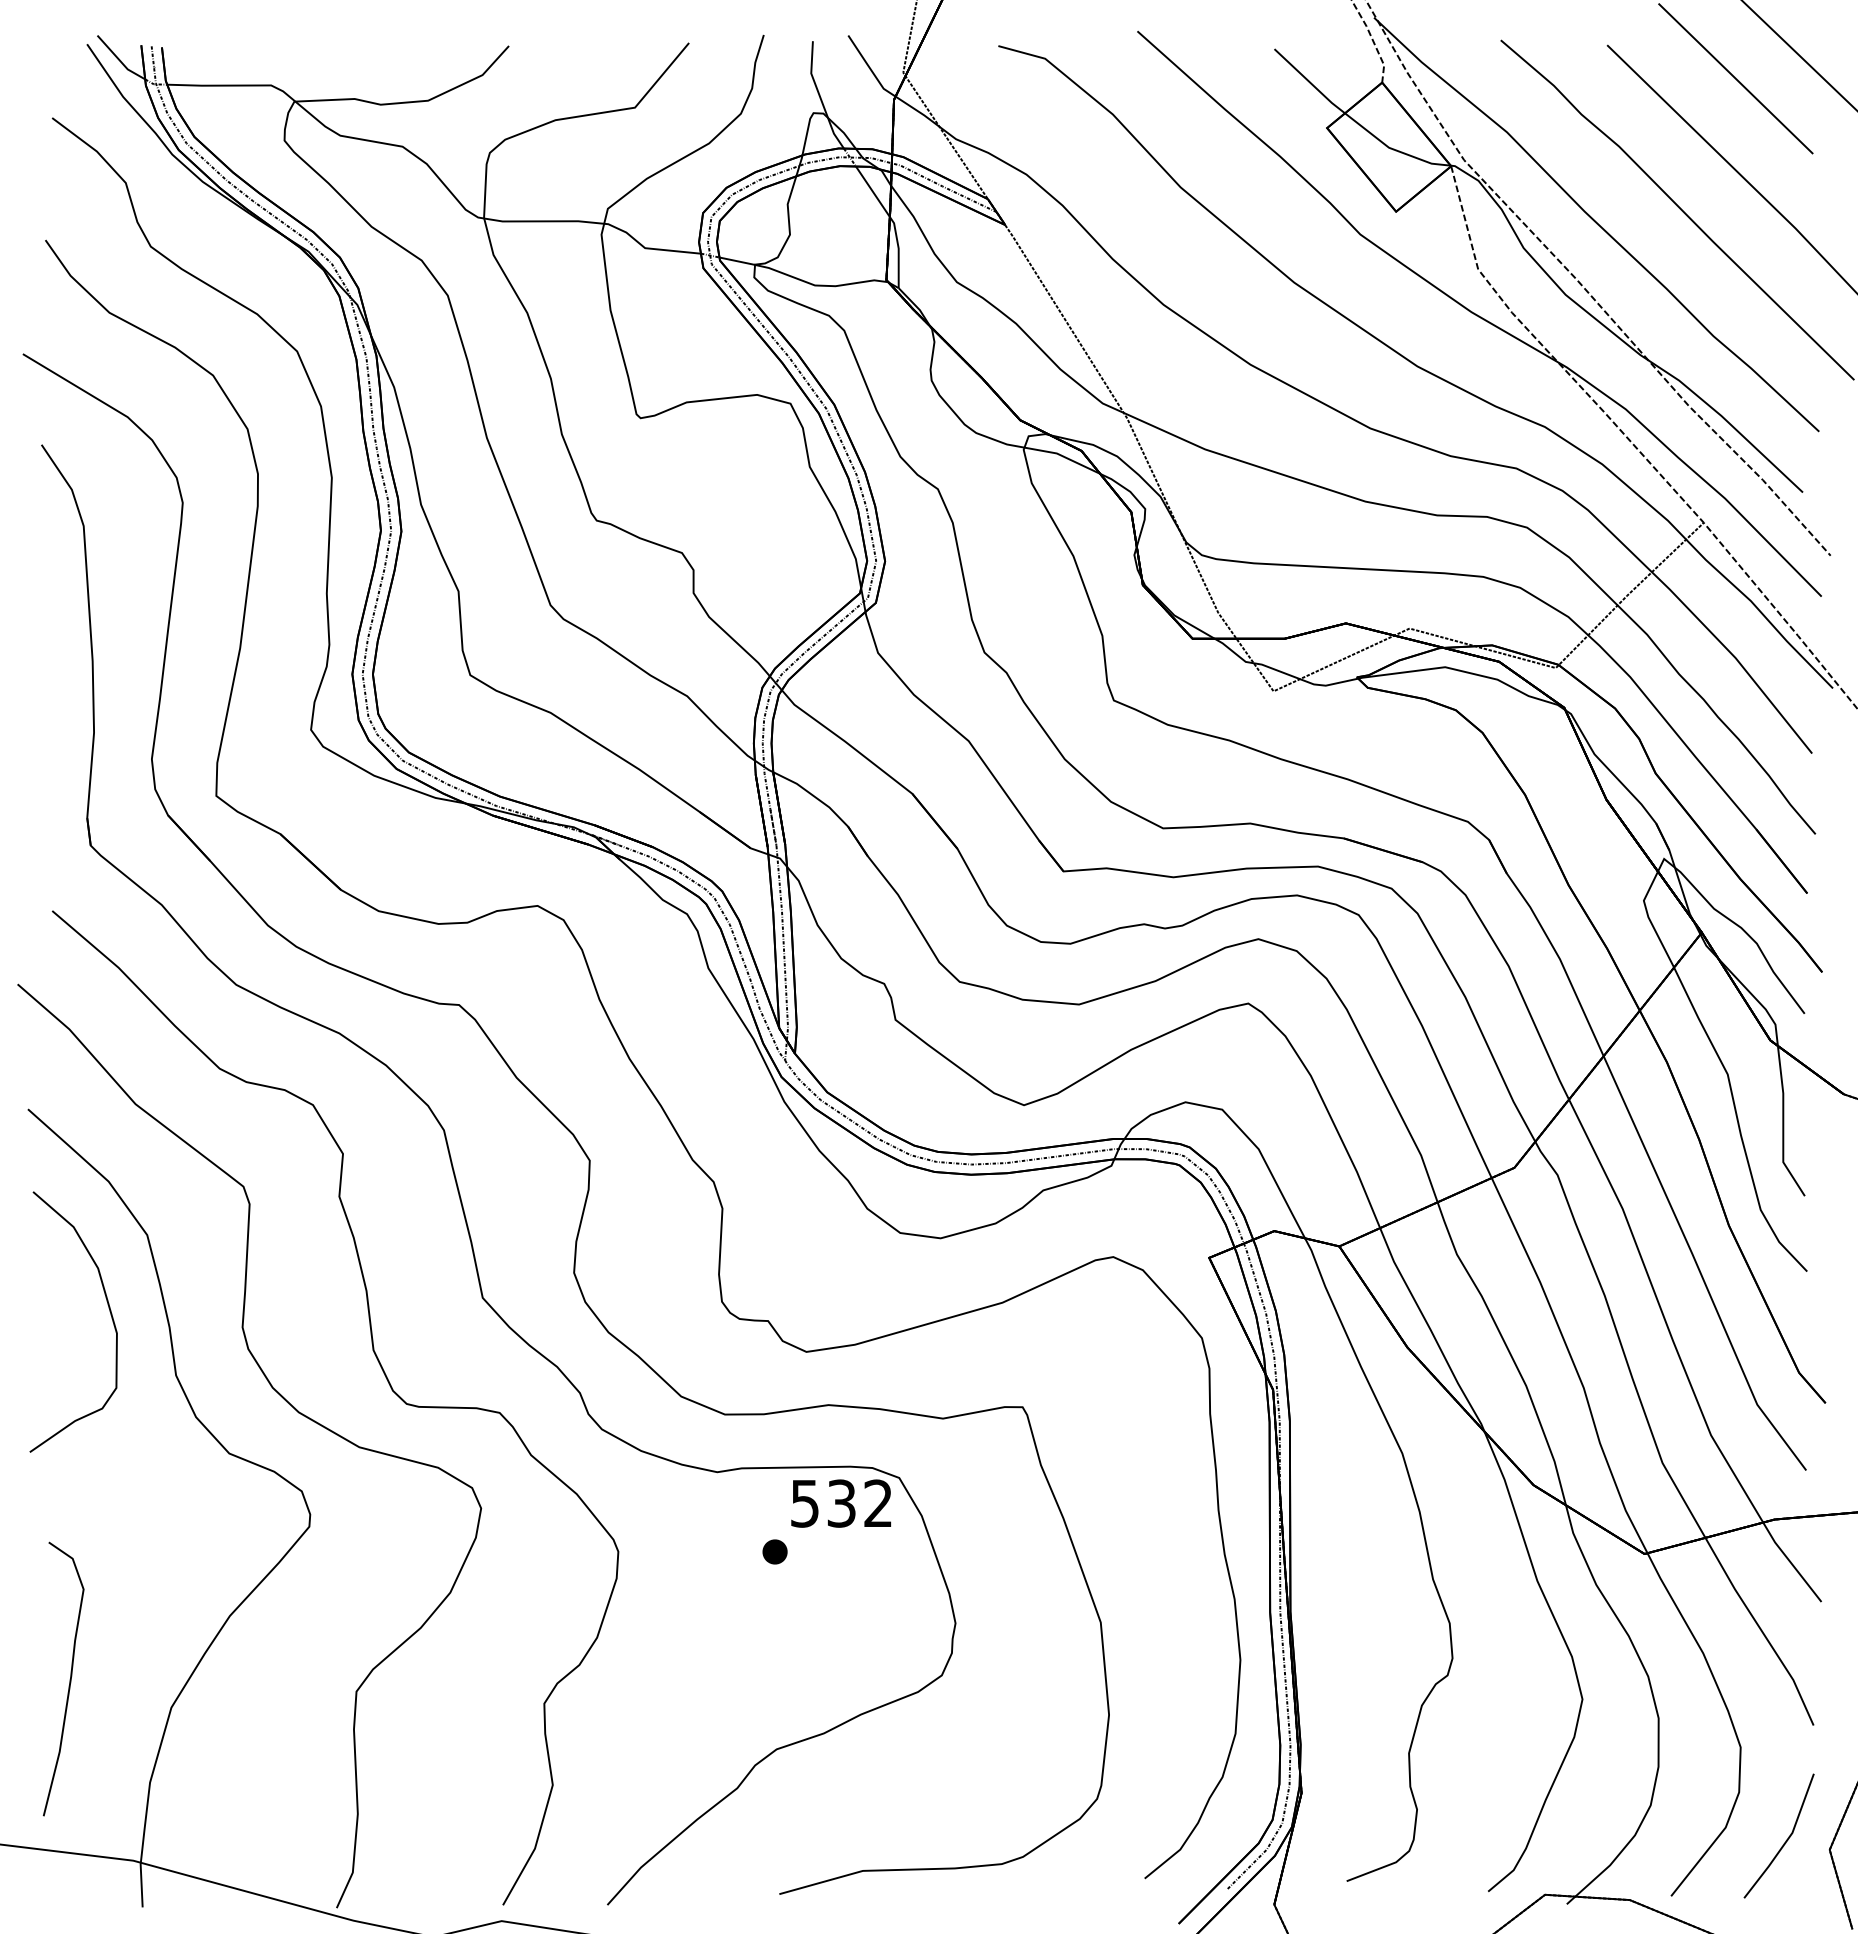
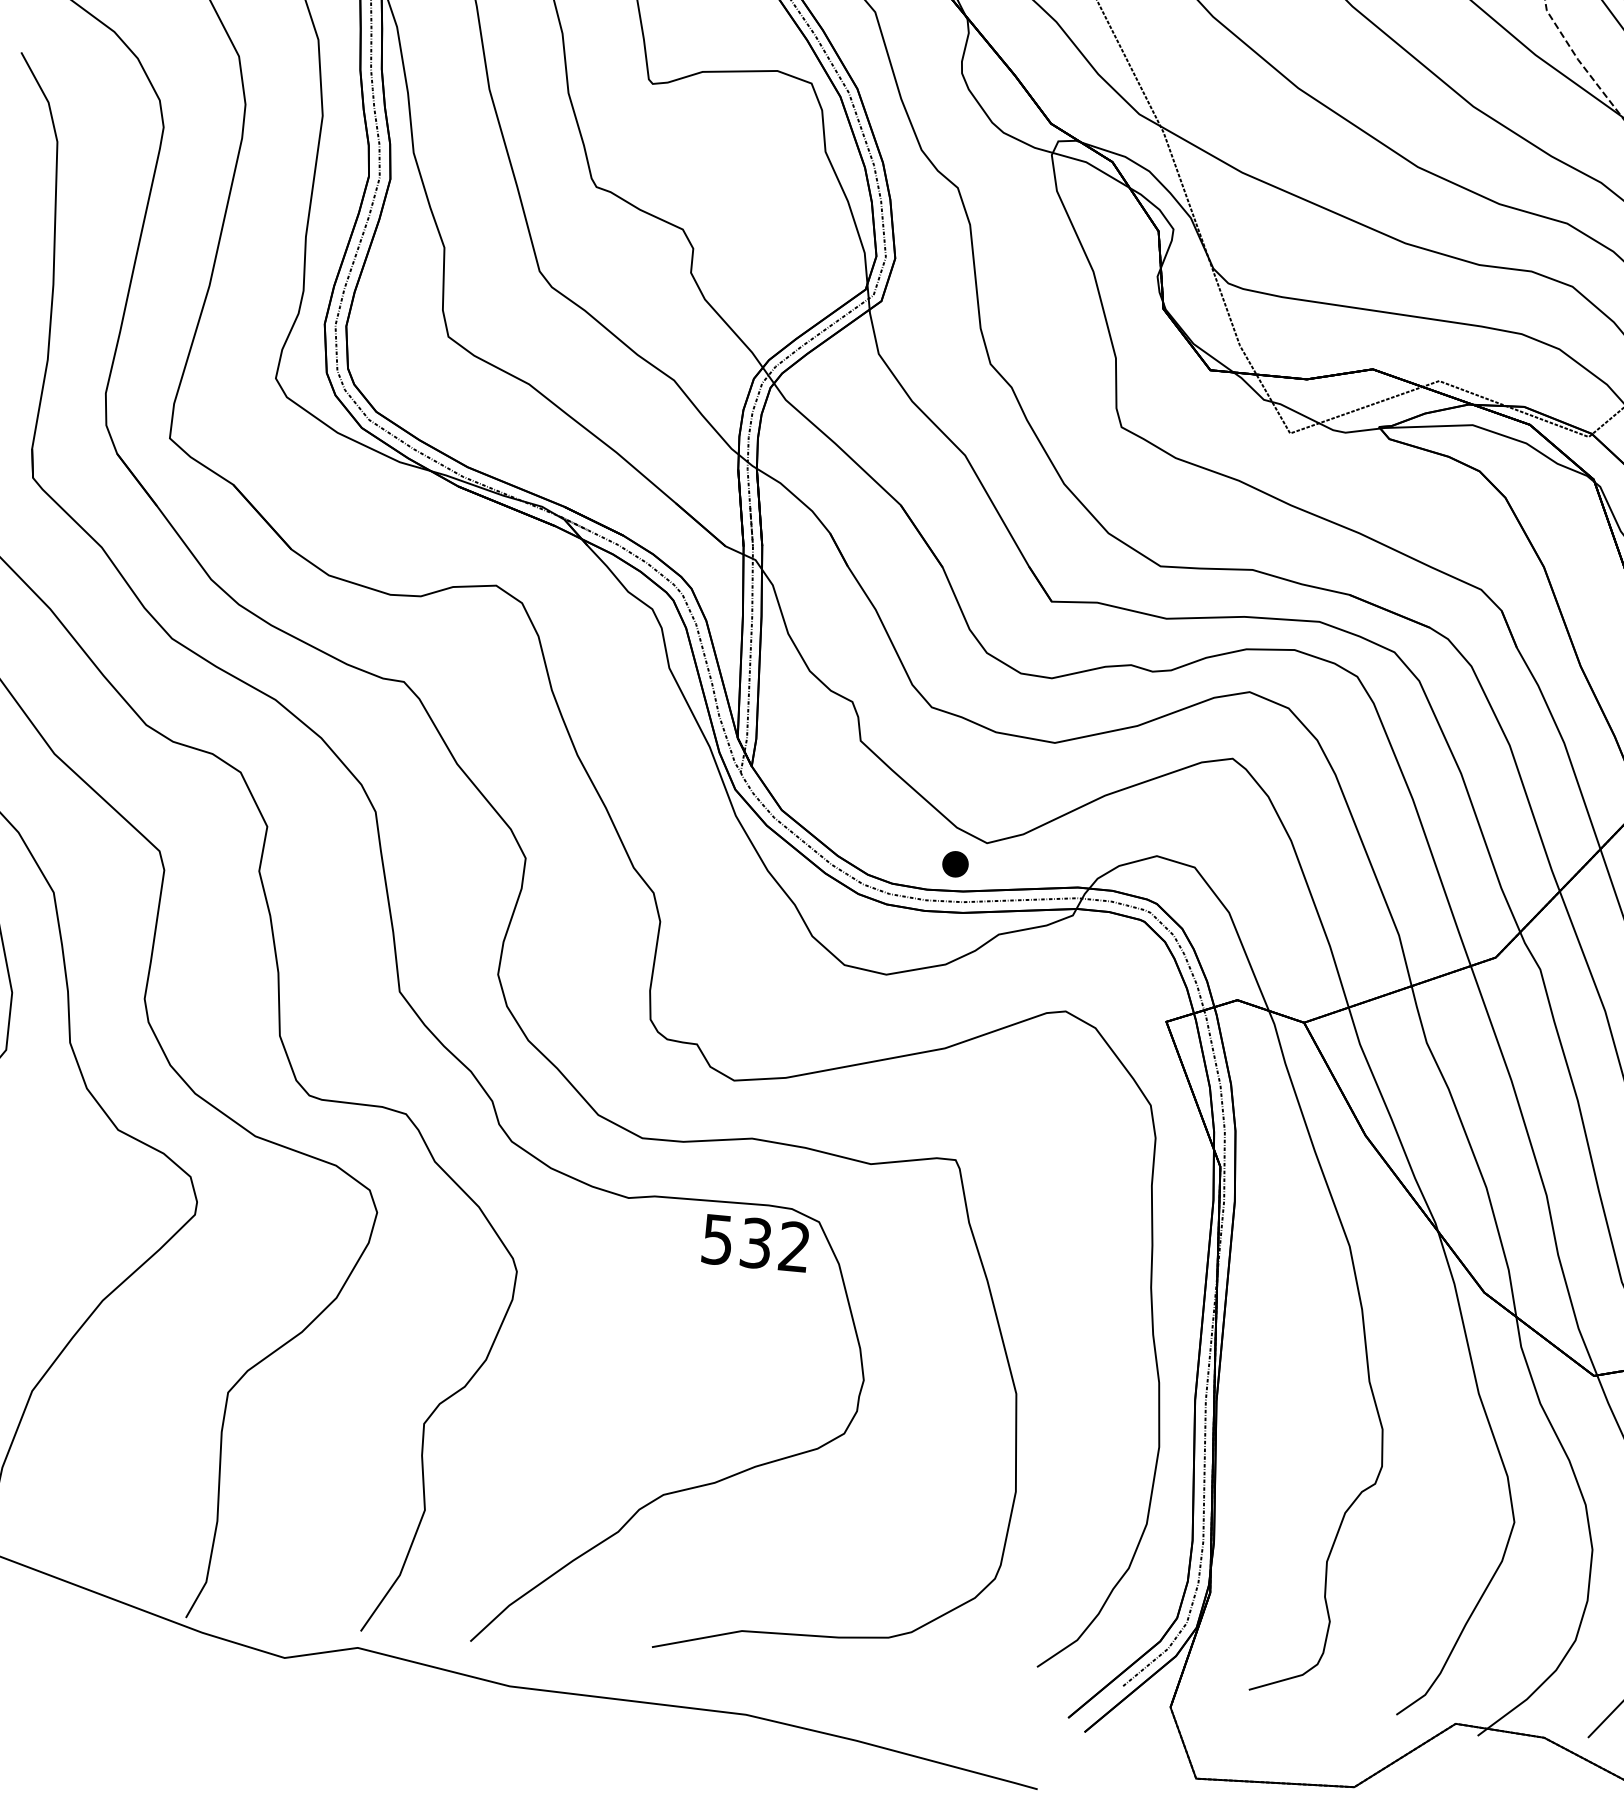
part: (774, 1551) -> (954, 863), moved

